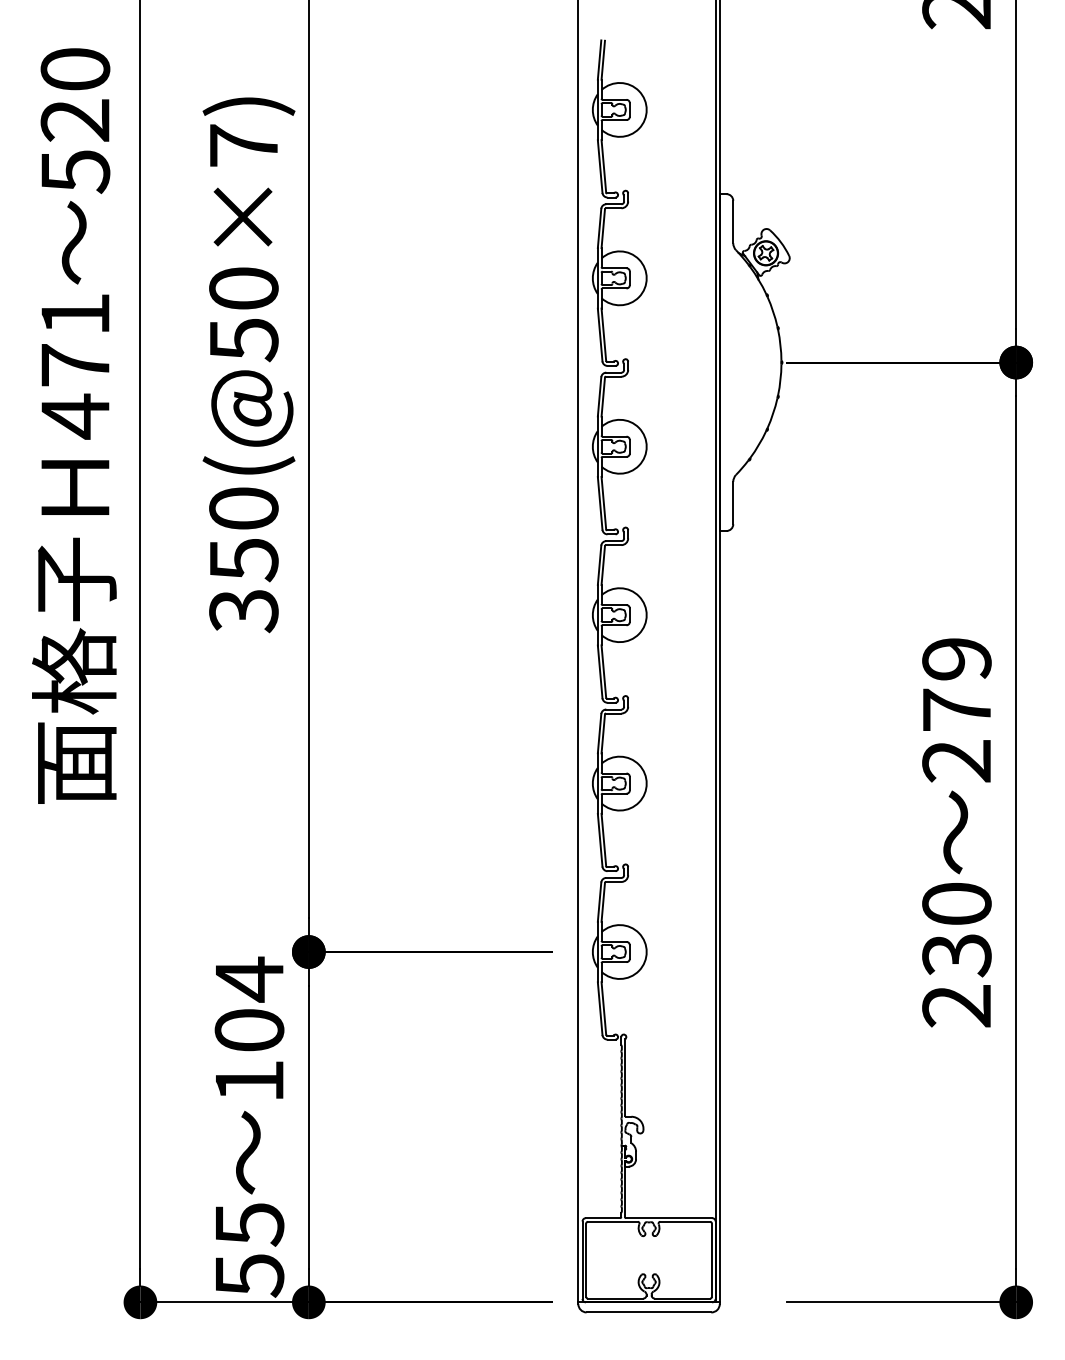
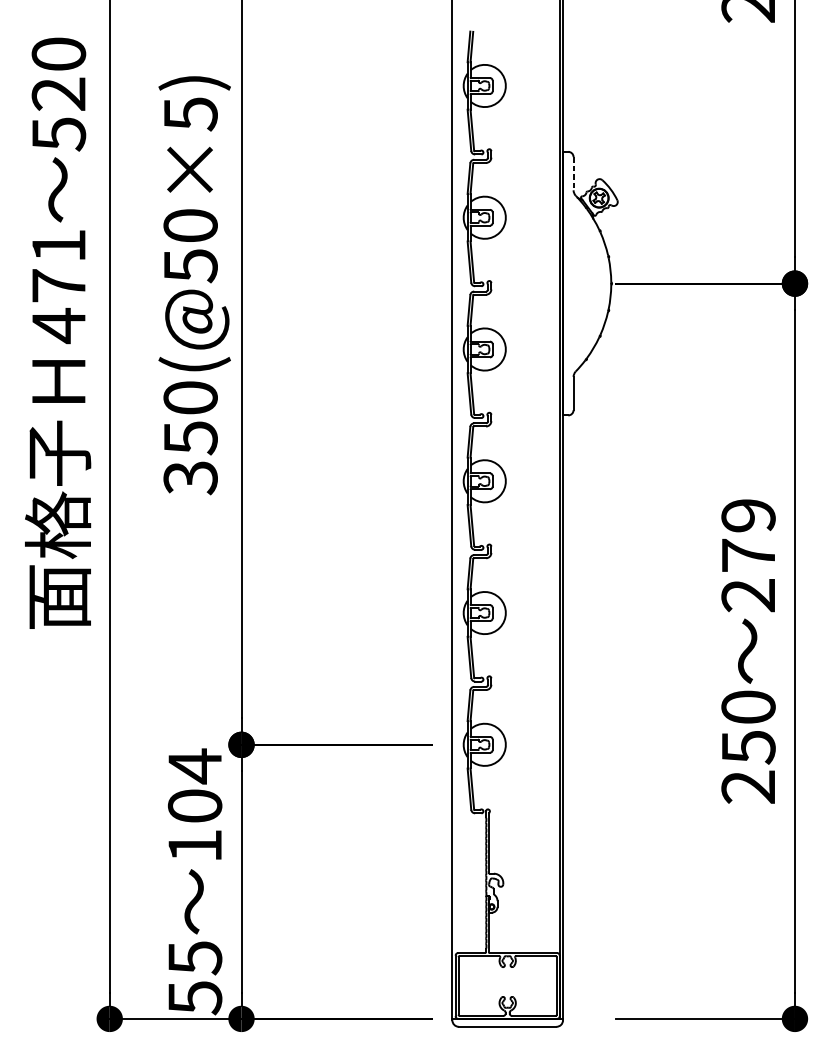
text: (244, 146) -> (191, 114), 350(@50×7) -> 350(@50×5)
line: (733, 222) -> (573, 174), solid -> dashed
text: (956, 955) -> (748, 747), 230 -> 250

